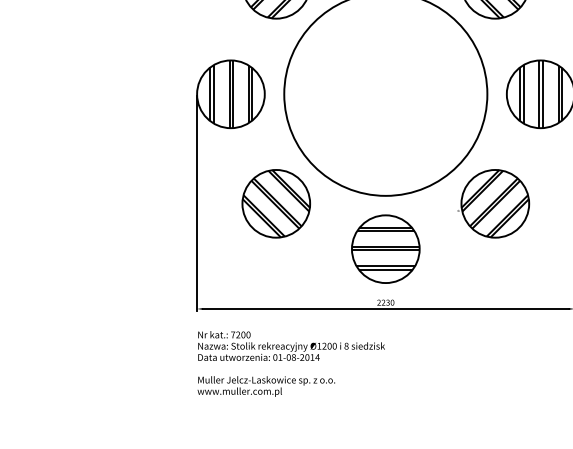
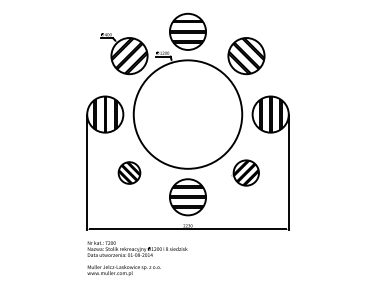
part: (276, 202) -> (129, 172), size x0.6
part: (493, 202) -> (245, 172), size x0.7

